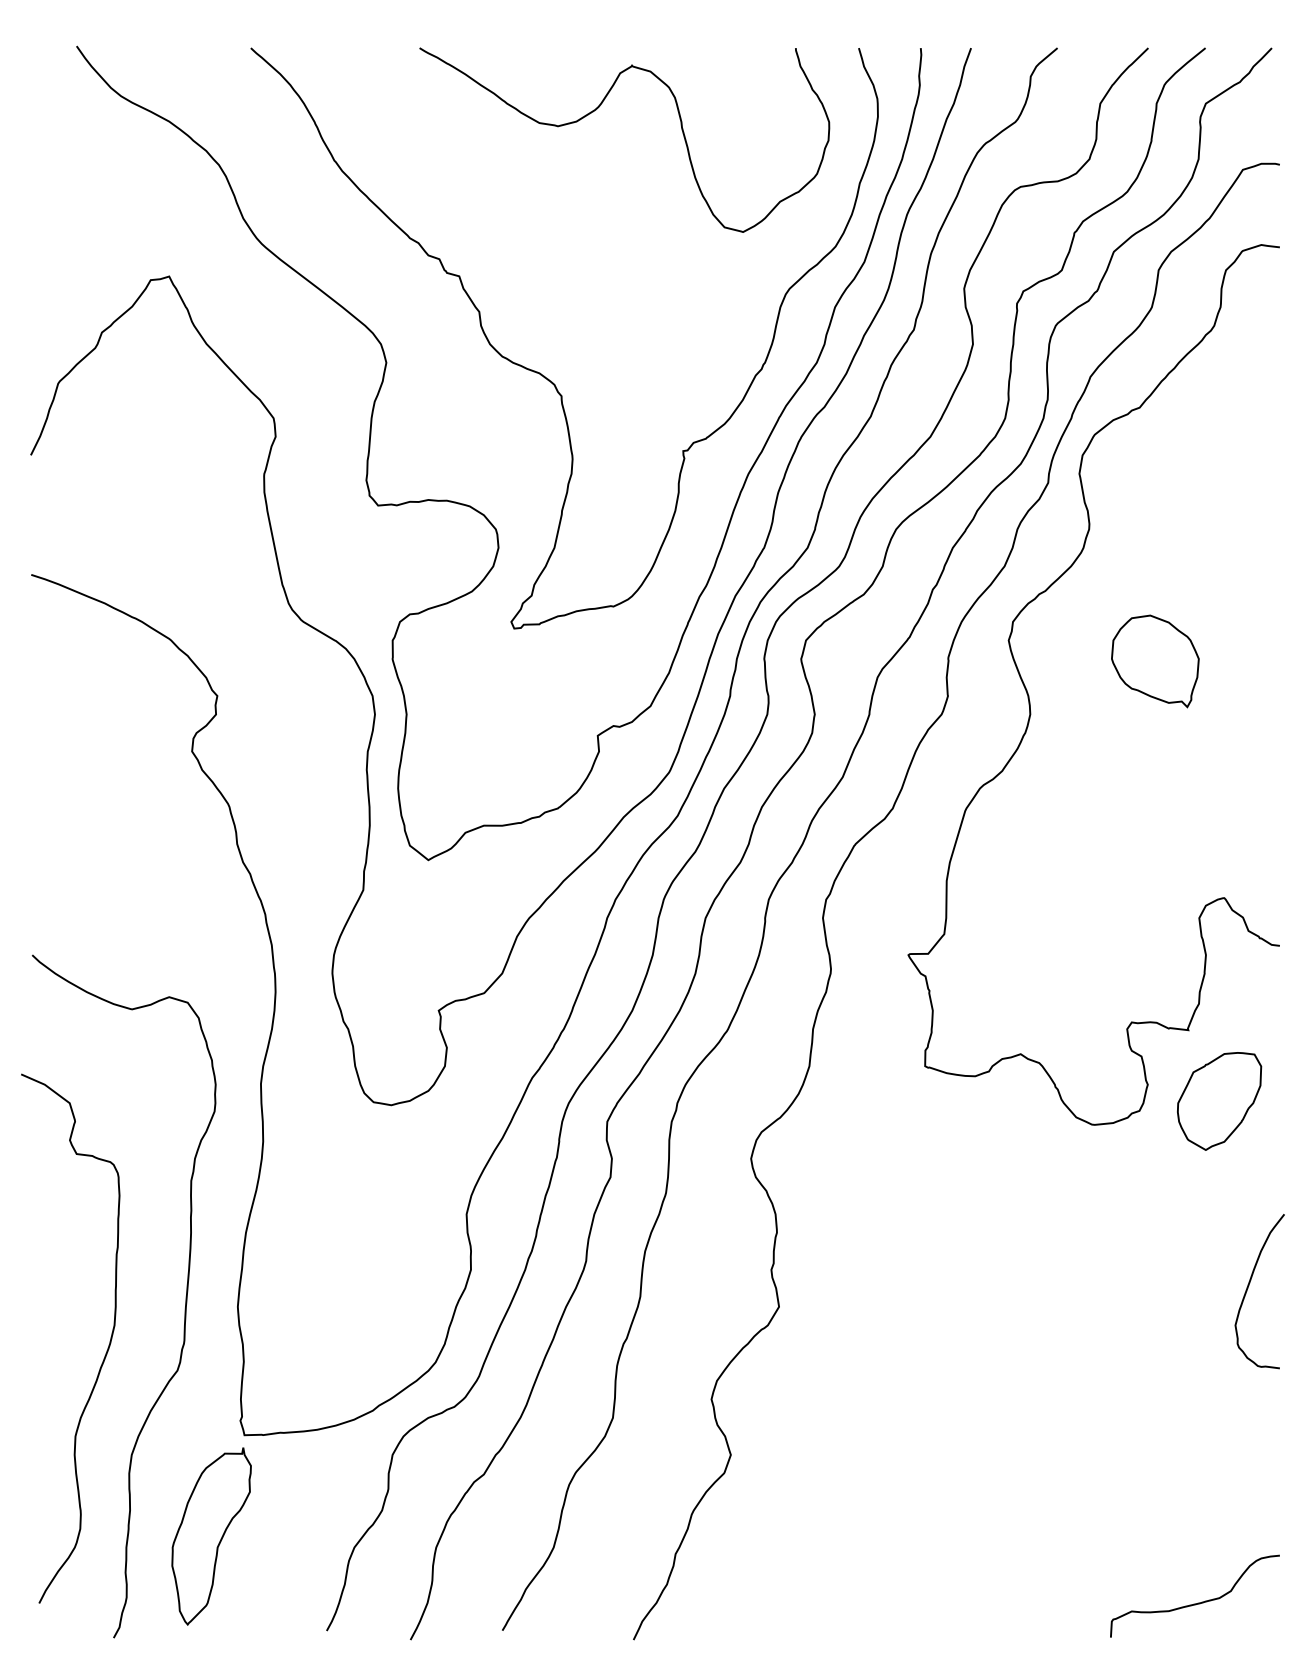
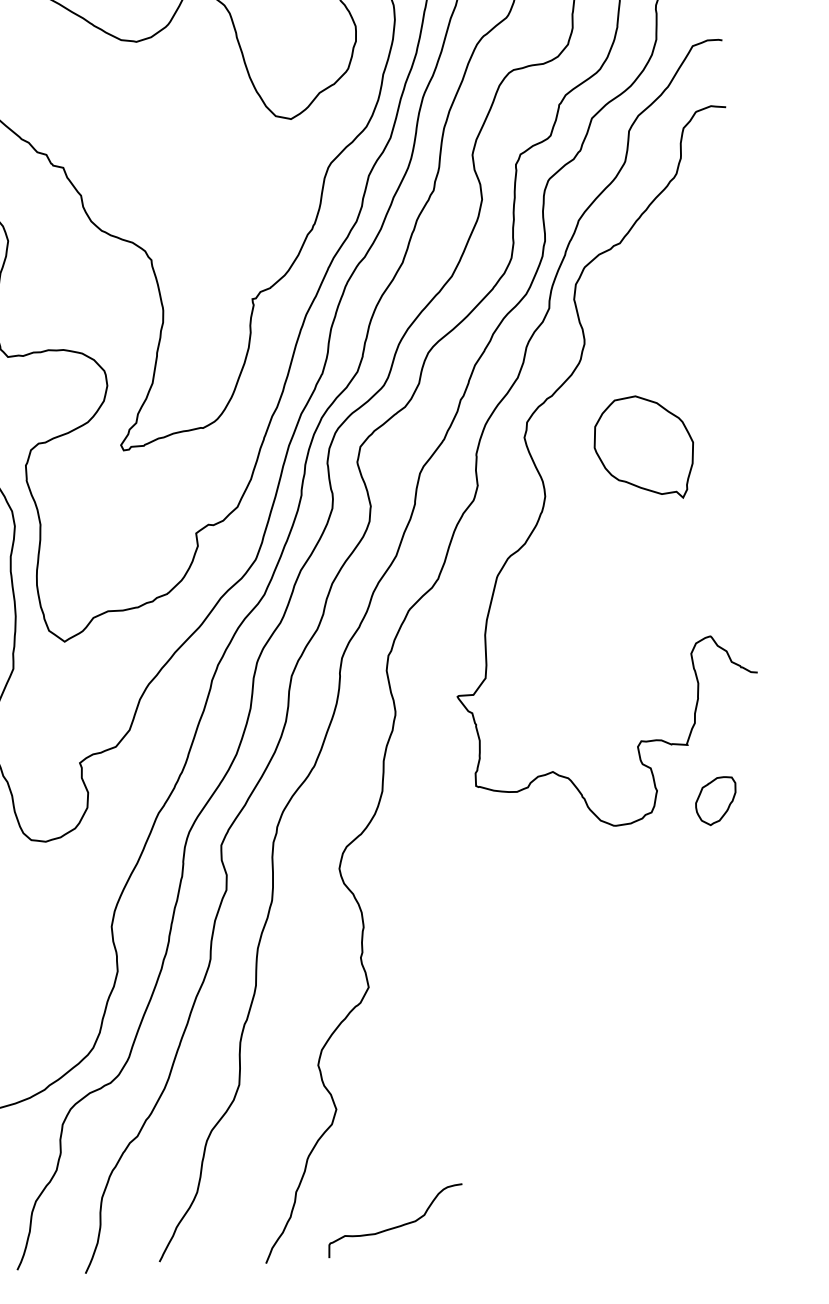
part: (1155, 661) -> (644, 448), size x1.4
part: (1219, 1101) -> (715, 801), size x0.6
curve: (1248, 1288) -> (747, 951), removed
curve: (1194, 1603) -> (395, 1226), moved

